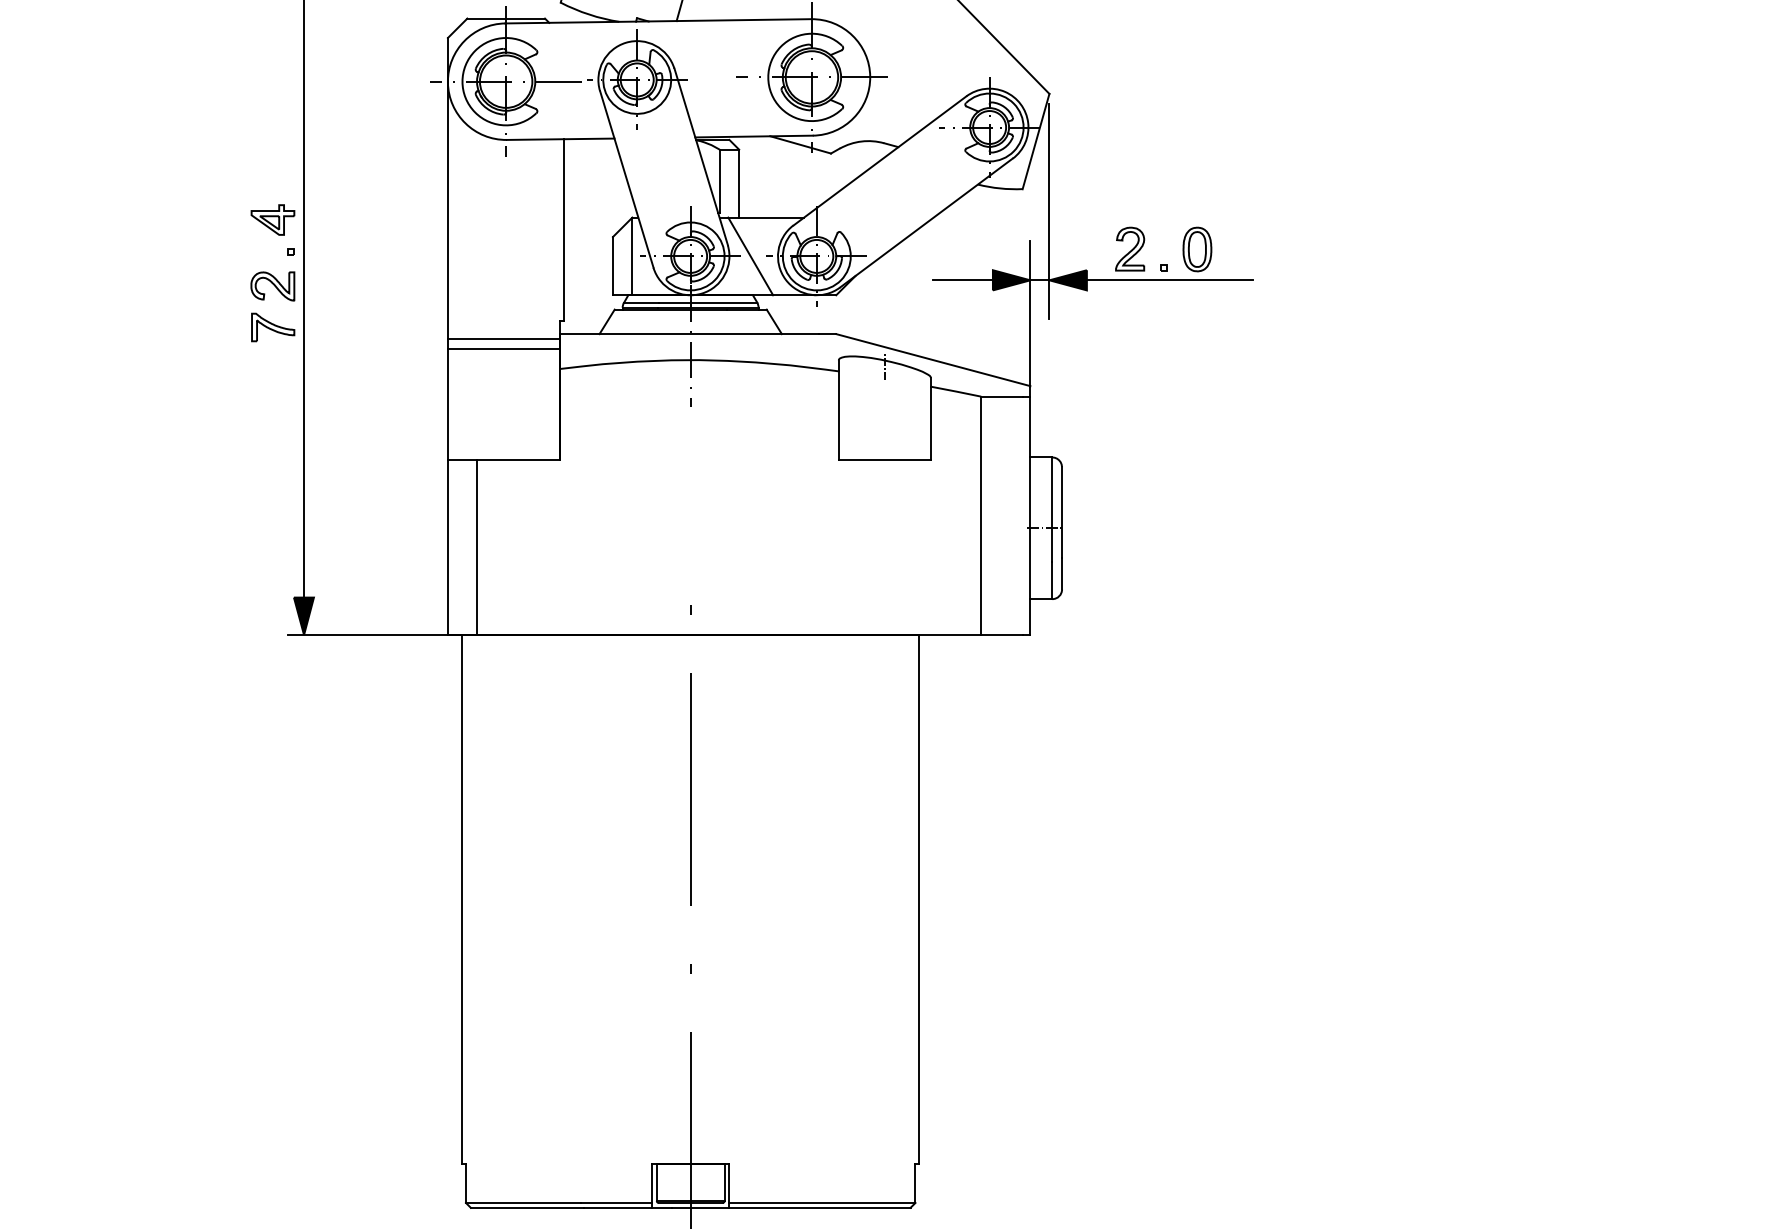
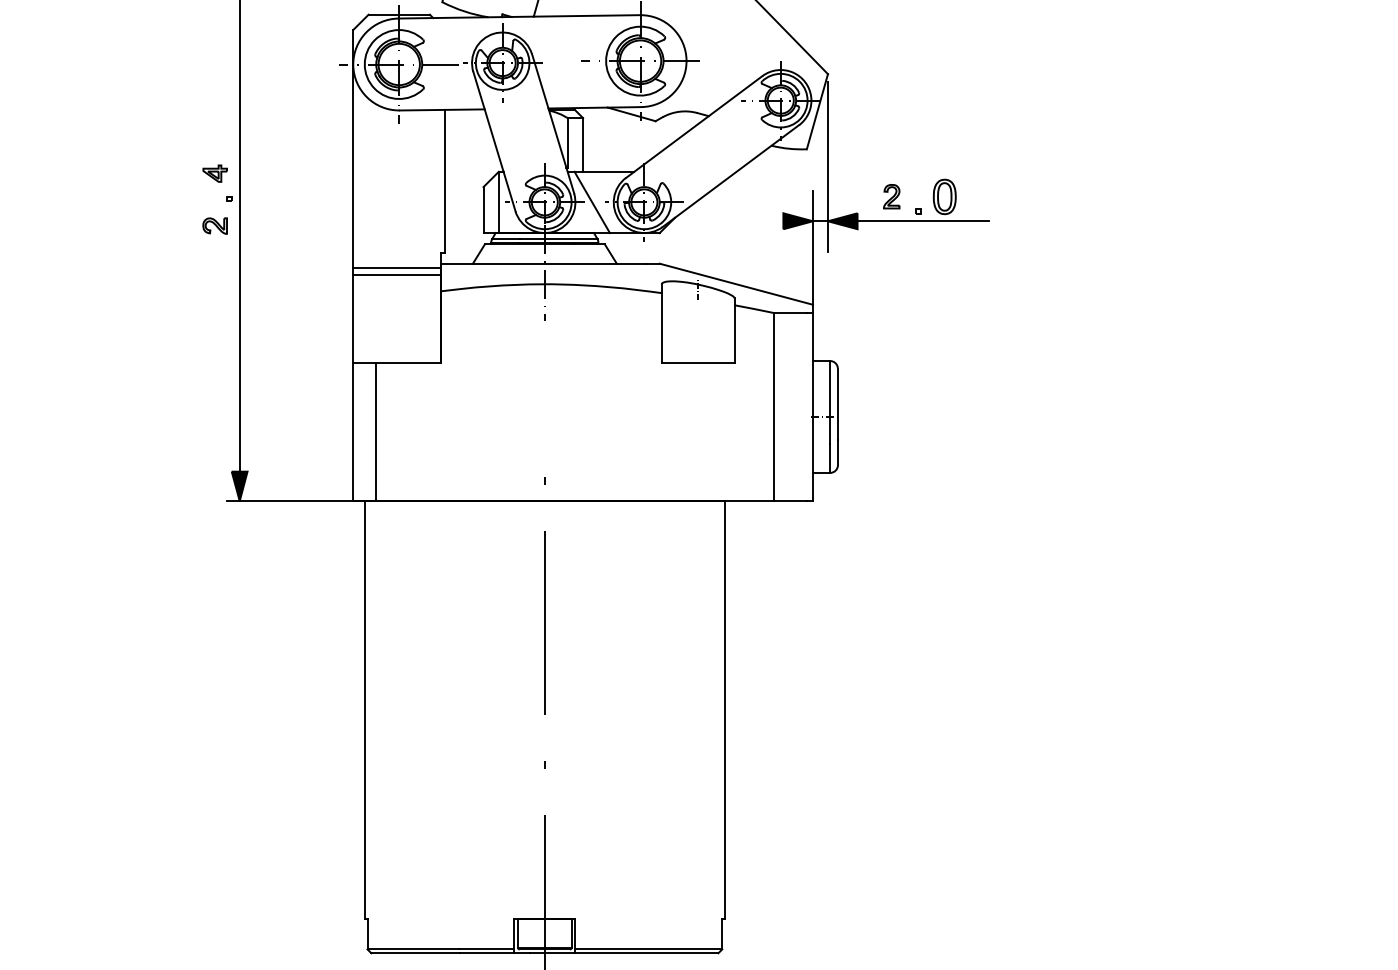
part: (272, 219) -> (214, 173), size x0.7
part: (1130, 248) -> (891, 196), size x0.7
line: (962, 280) -> (759, 221), removed
part: (272, 286) -> (214, 226), size x0.7
part: (273, 327) -> (215, 258), removed

